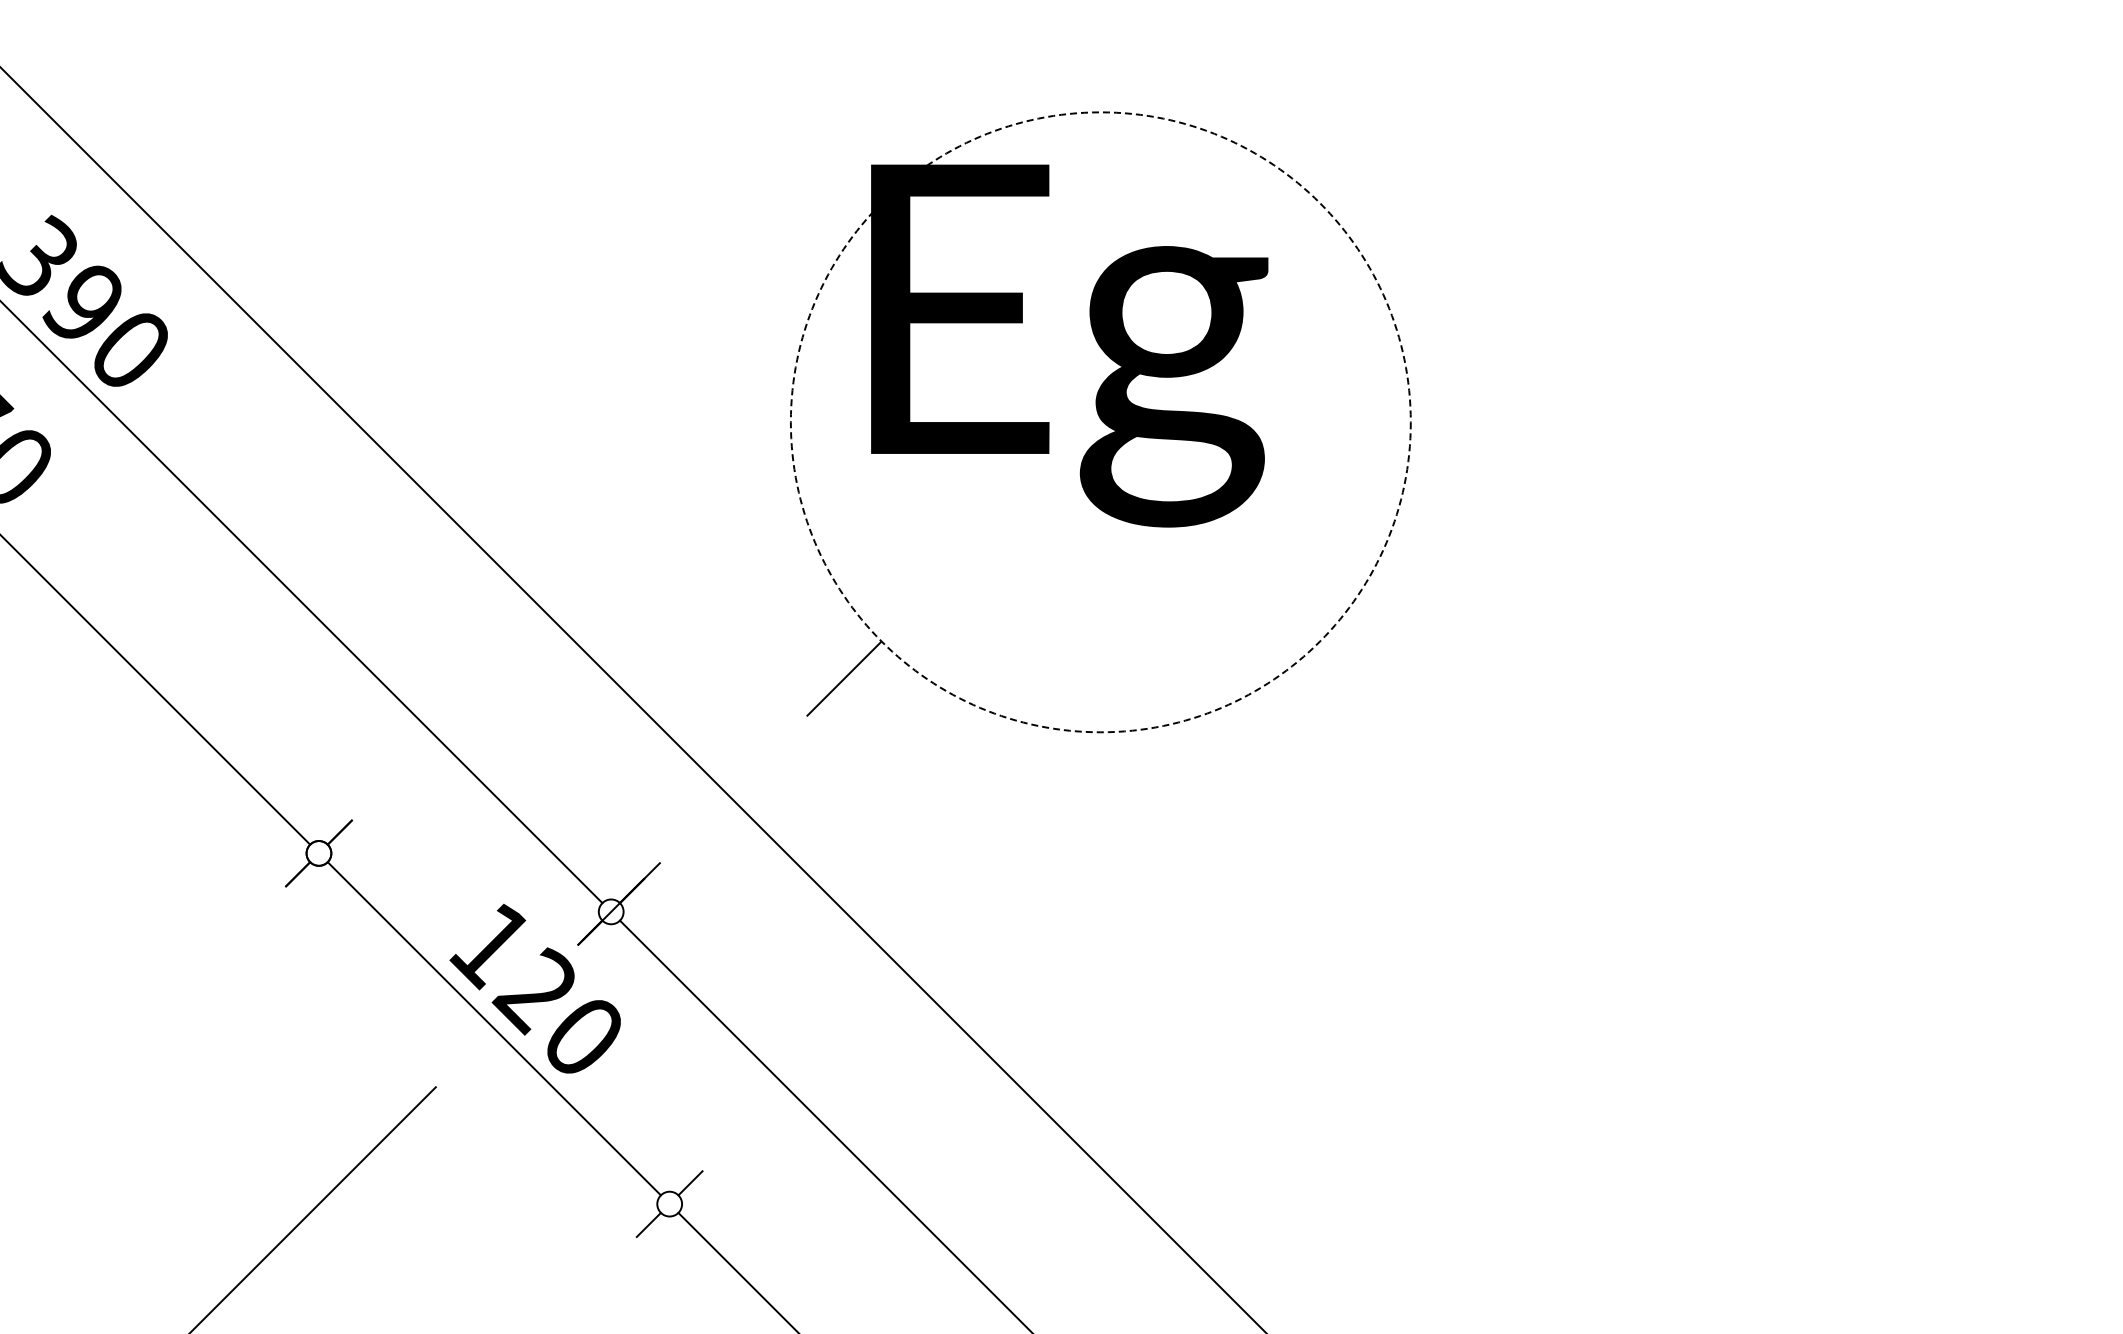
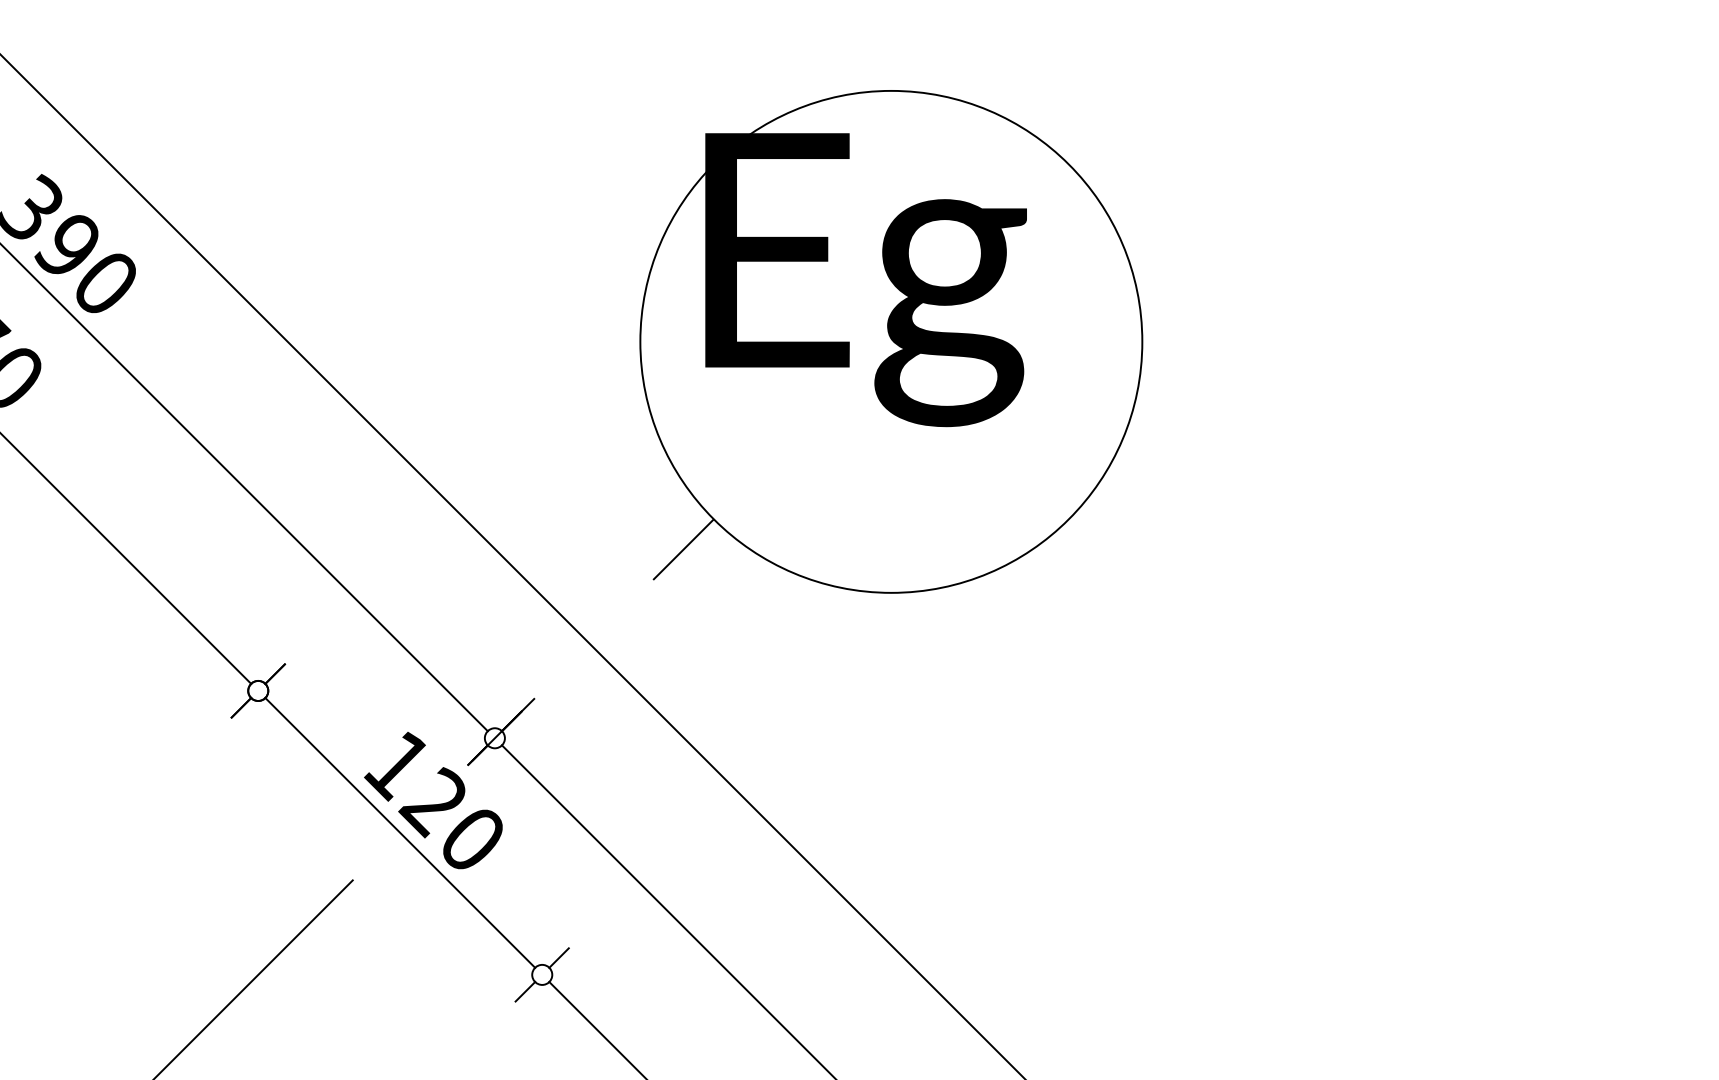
circle: (1100, 422) -> (891, 342), dashed -> solid

